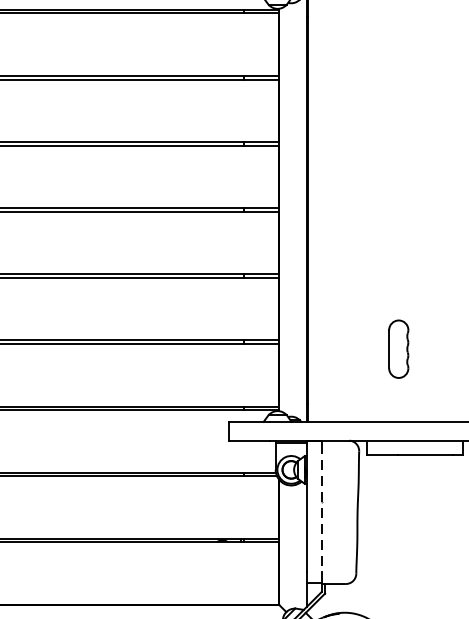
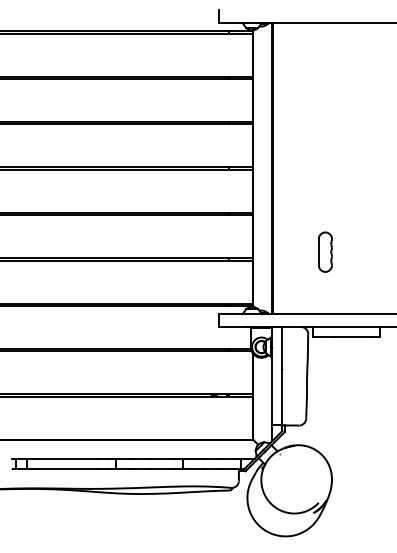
part: (398, 348) -> (325, 251), moved
line: (321, 508) -> (282, 373), dashed -> solid

